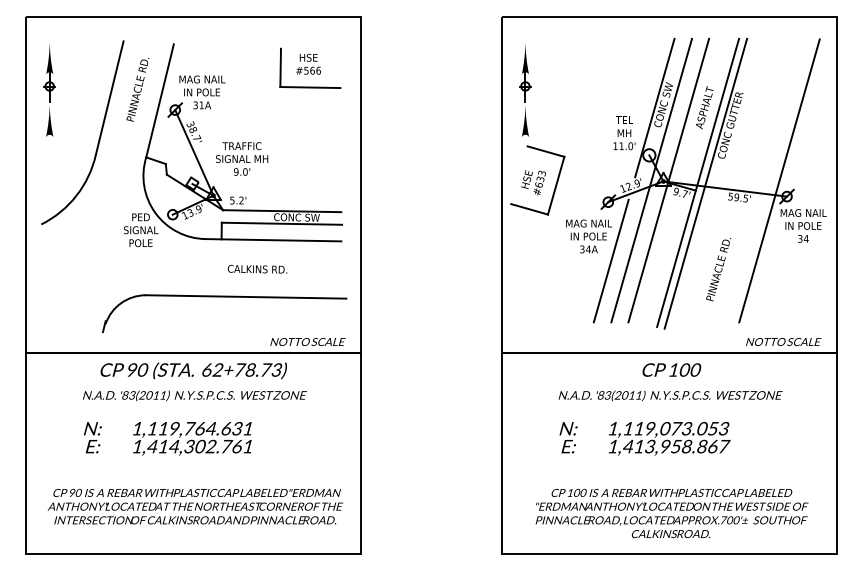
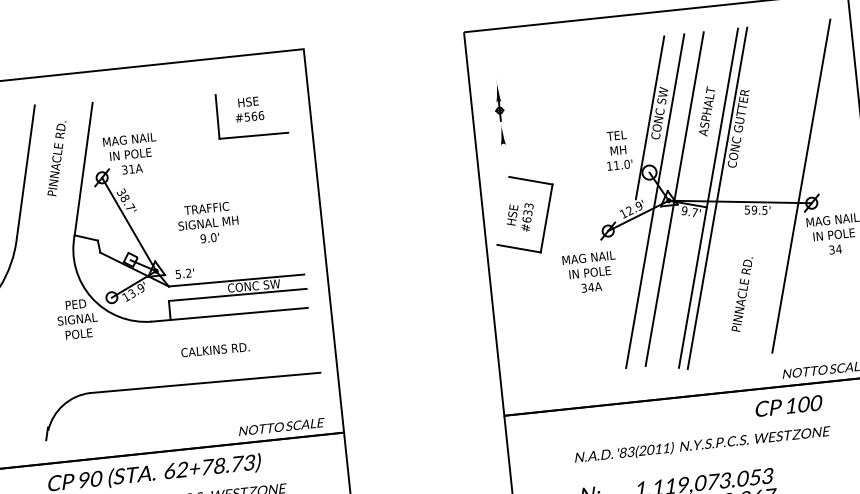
part: (525, 90) -> (500, 113), size x0.6
text: (242, 158) -> (208, 222), moved
line: (610, 260) -> (617, 297), removed
text: (671, 369) -> (788, 405), moved

